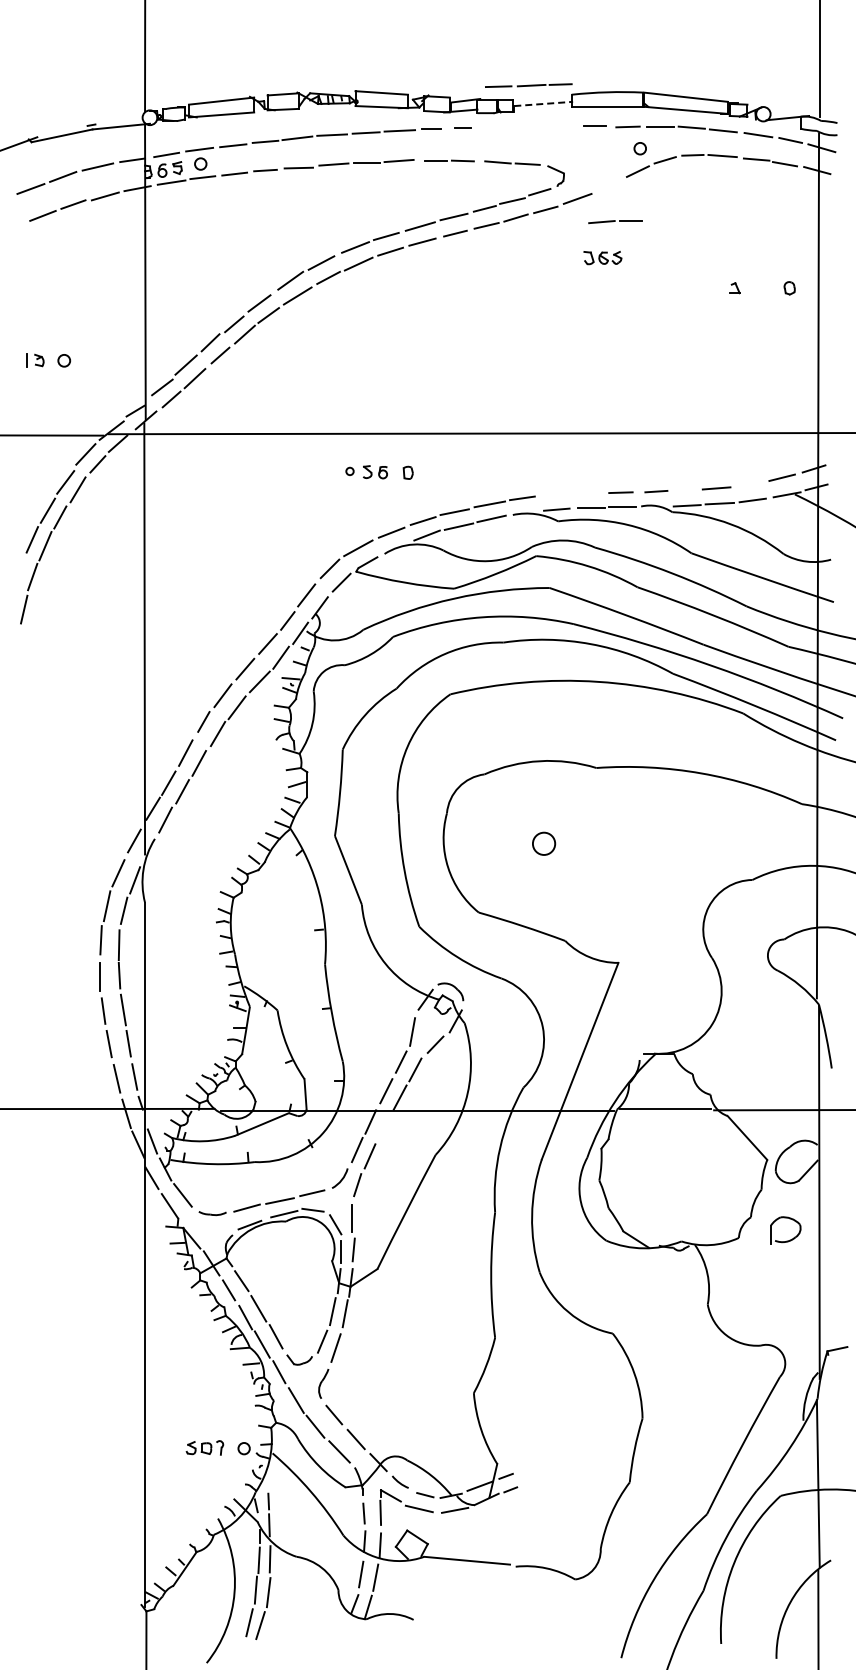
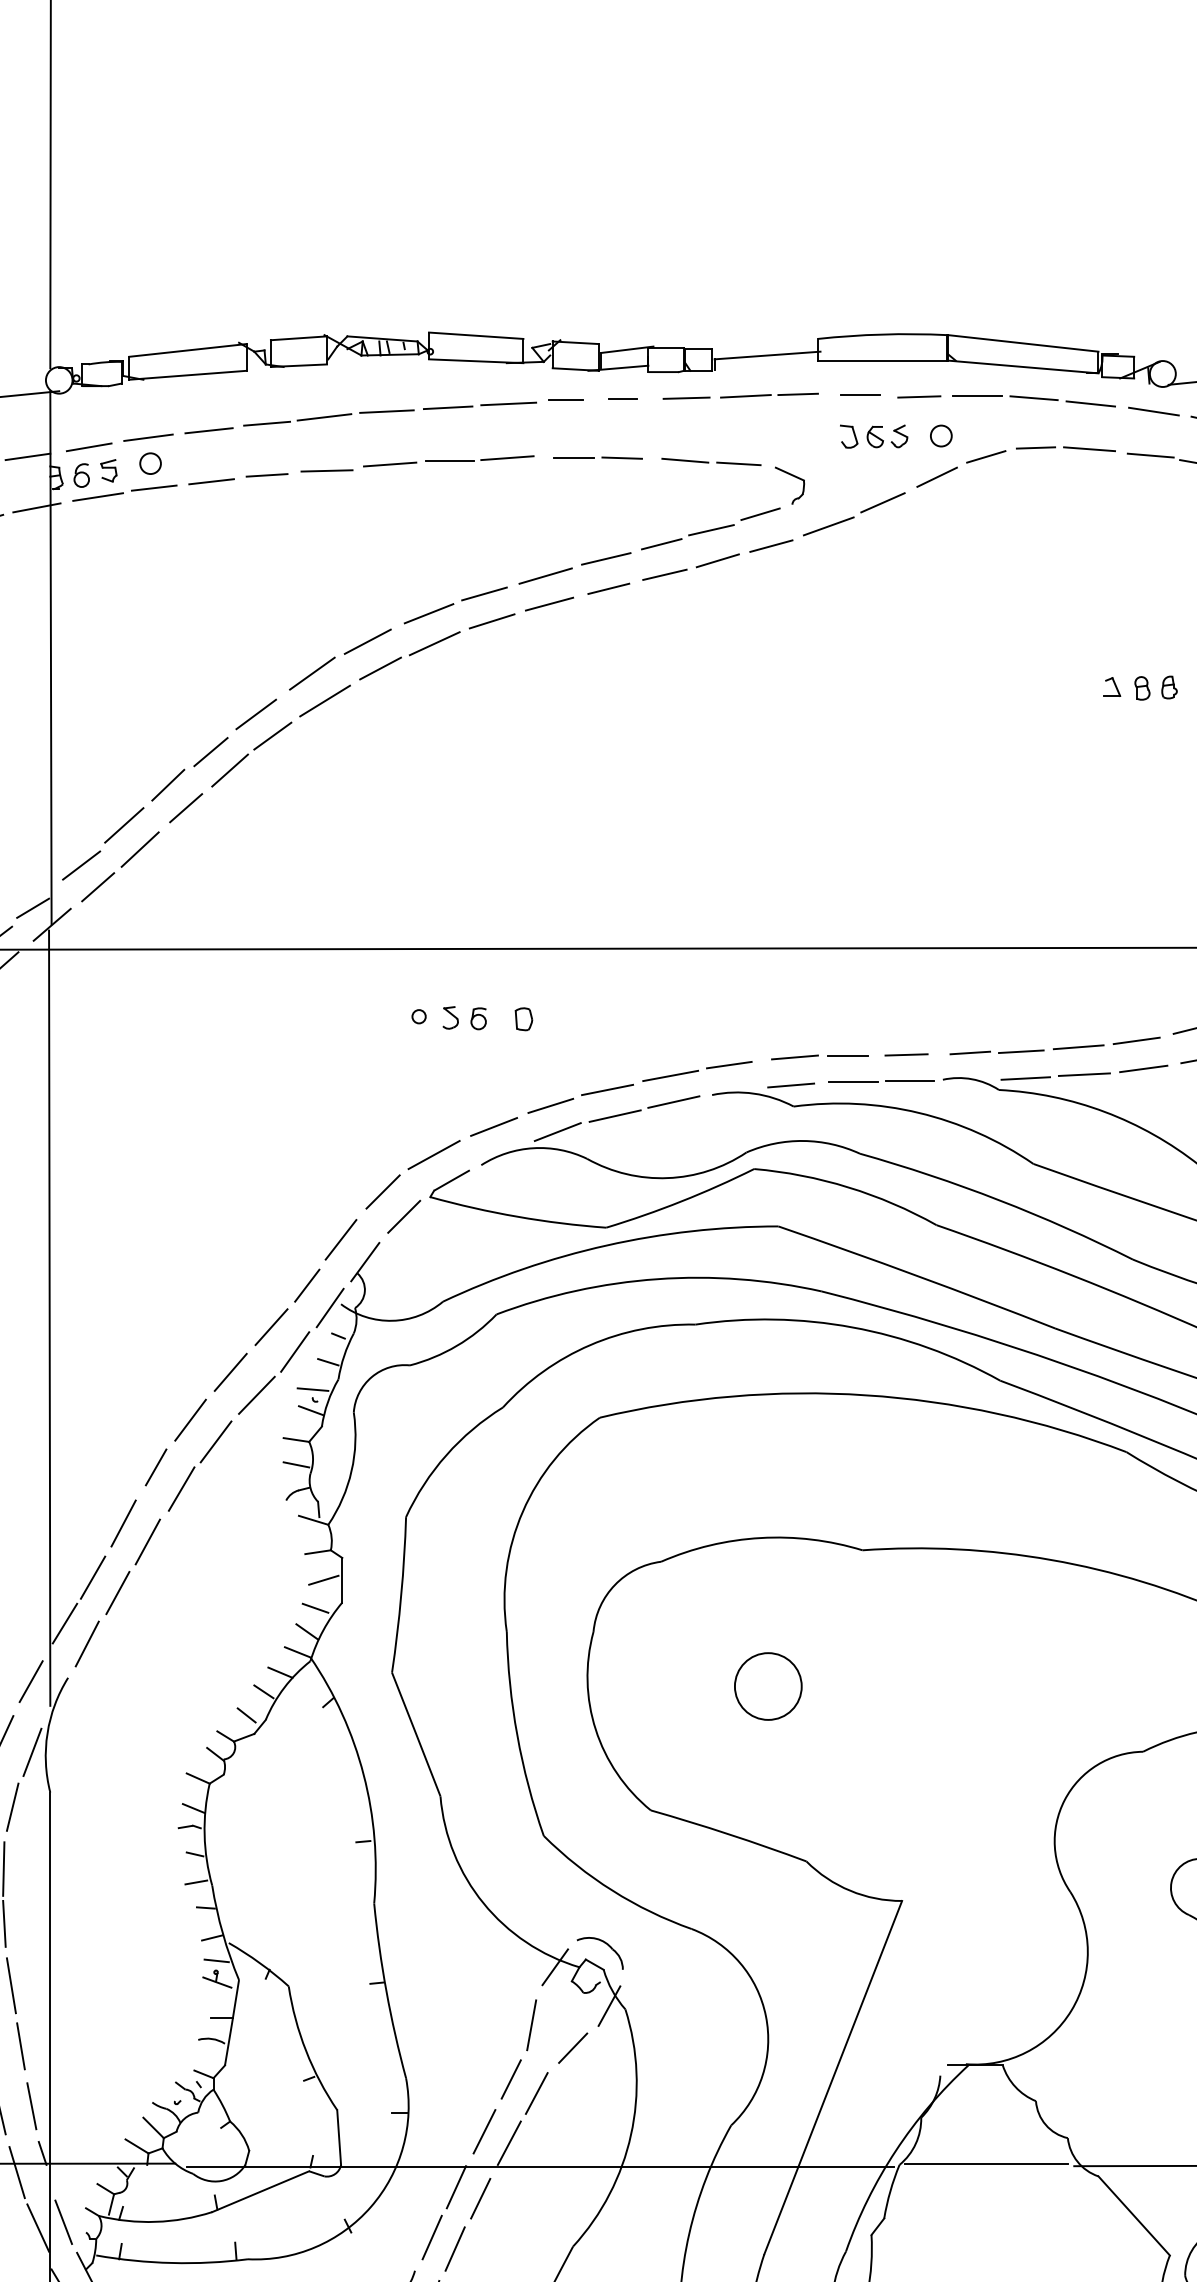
line: (528, 85) -> (740, 396), moved
line: (544, 103) -> (769, 354), dashed -> solid
line: (607, 185) -> (882, 502), added
part: (615, 222) -> (819, 1058), moved
part: (602, 257) -> (873, 435), moved
part: (759, 288) -> (1155, 687), added
line: (748, 484) -> (1136, 1040), added
line: (684, 490) -> (1020, 1050), added
circle: (543, 843) -> (767, 1686), size x1.67
line: (383, 1128) -> (479, 2198), added

